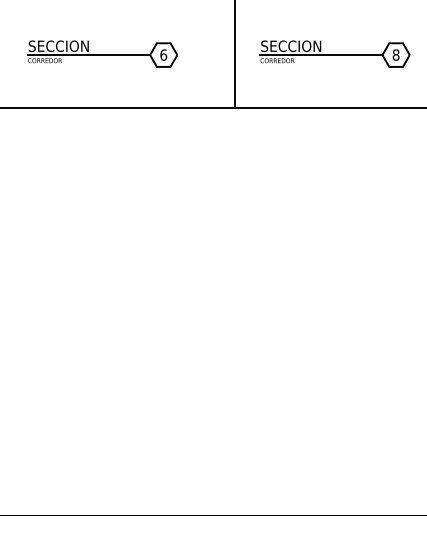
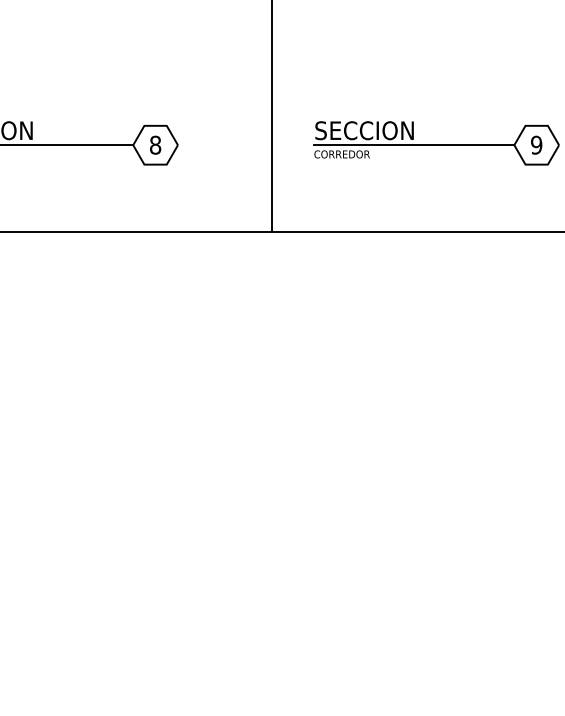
text: (163, 54) -> (155, 144), 6 -> 8
text: (395, 54) -> (535, 144), 8 -> 9

